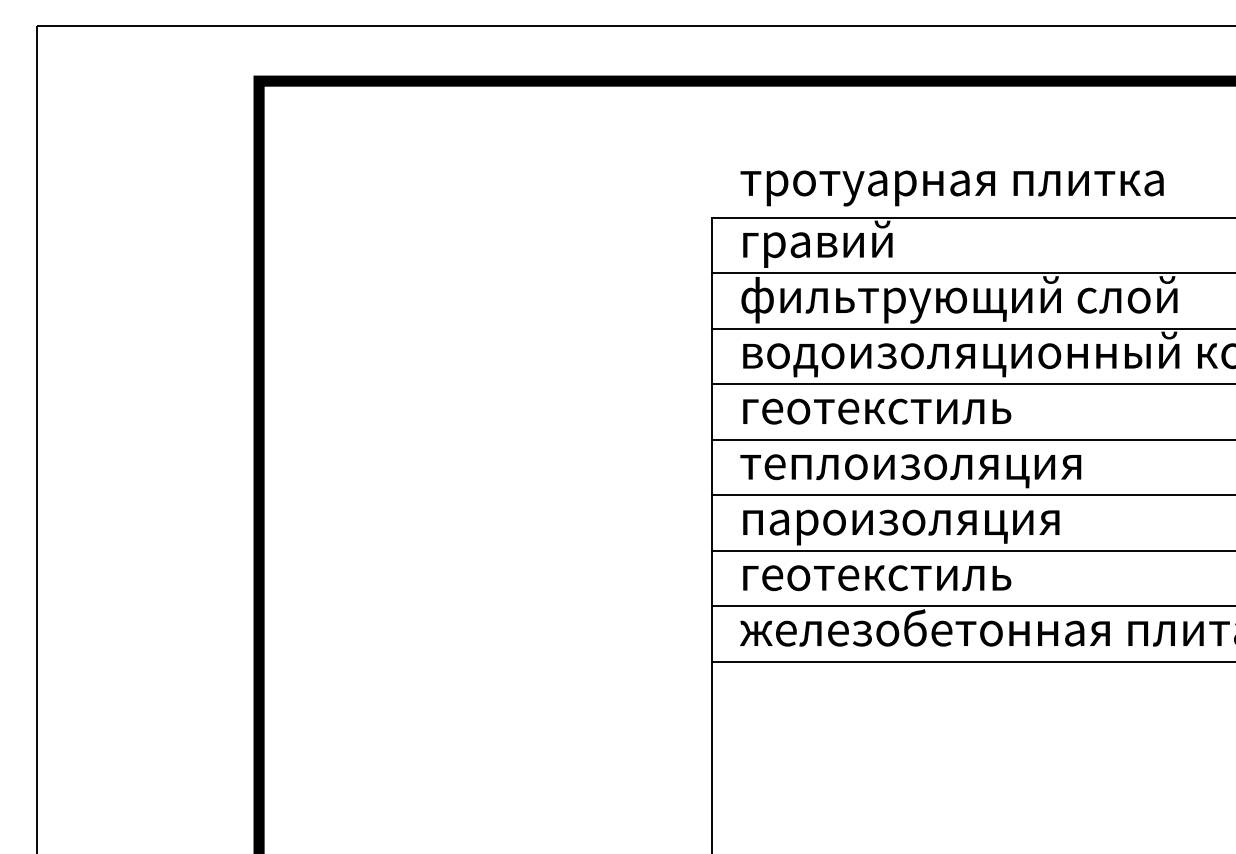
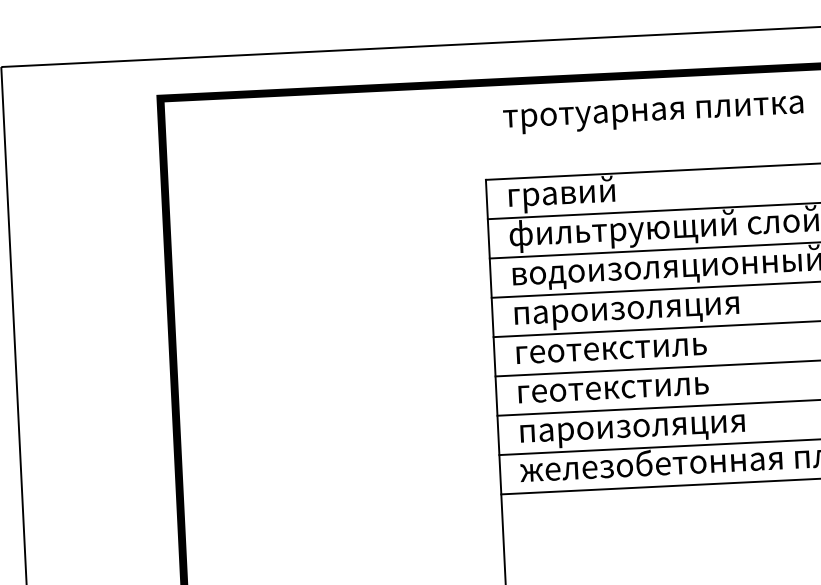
text: (951, 188) -> (652, 115), moved
text: (908, 416) -> (632, 313), геотекстиль -> пароизоляция
text: (910, 471) -> (635, 352), теплоизоляция -> геотекстиль
text: (908, 527) -> (635, 392), пароизоляция -> геотекстиль
text: (908, 582) -> (637, 431), геотекстиль -> пароизоляция

